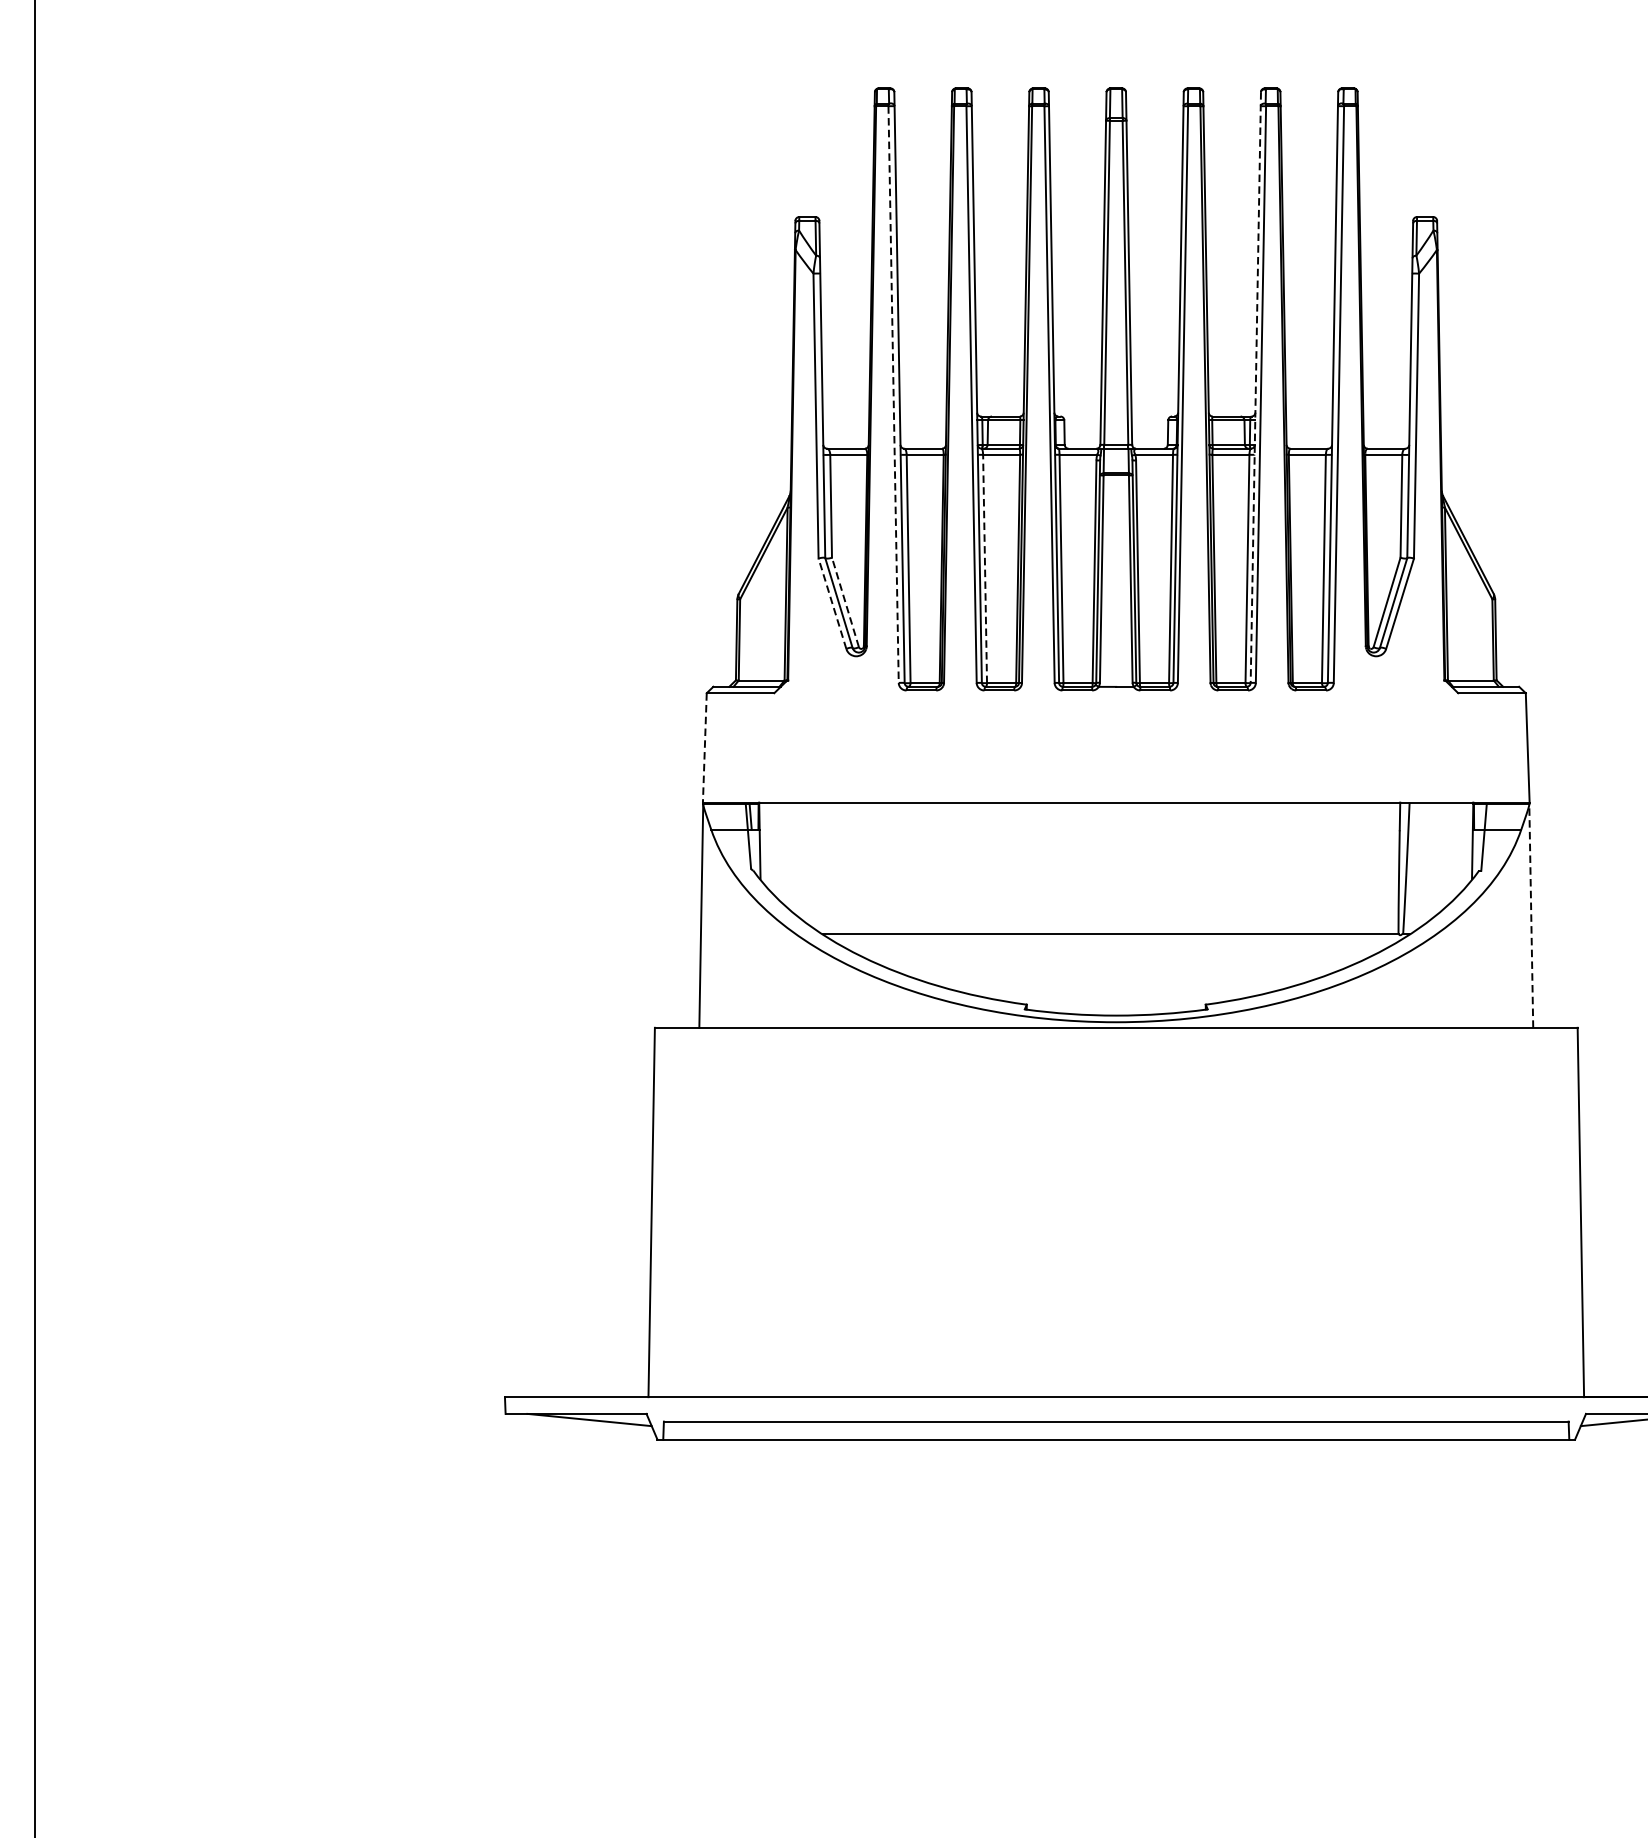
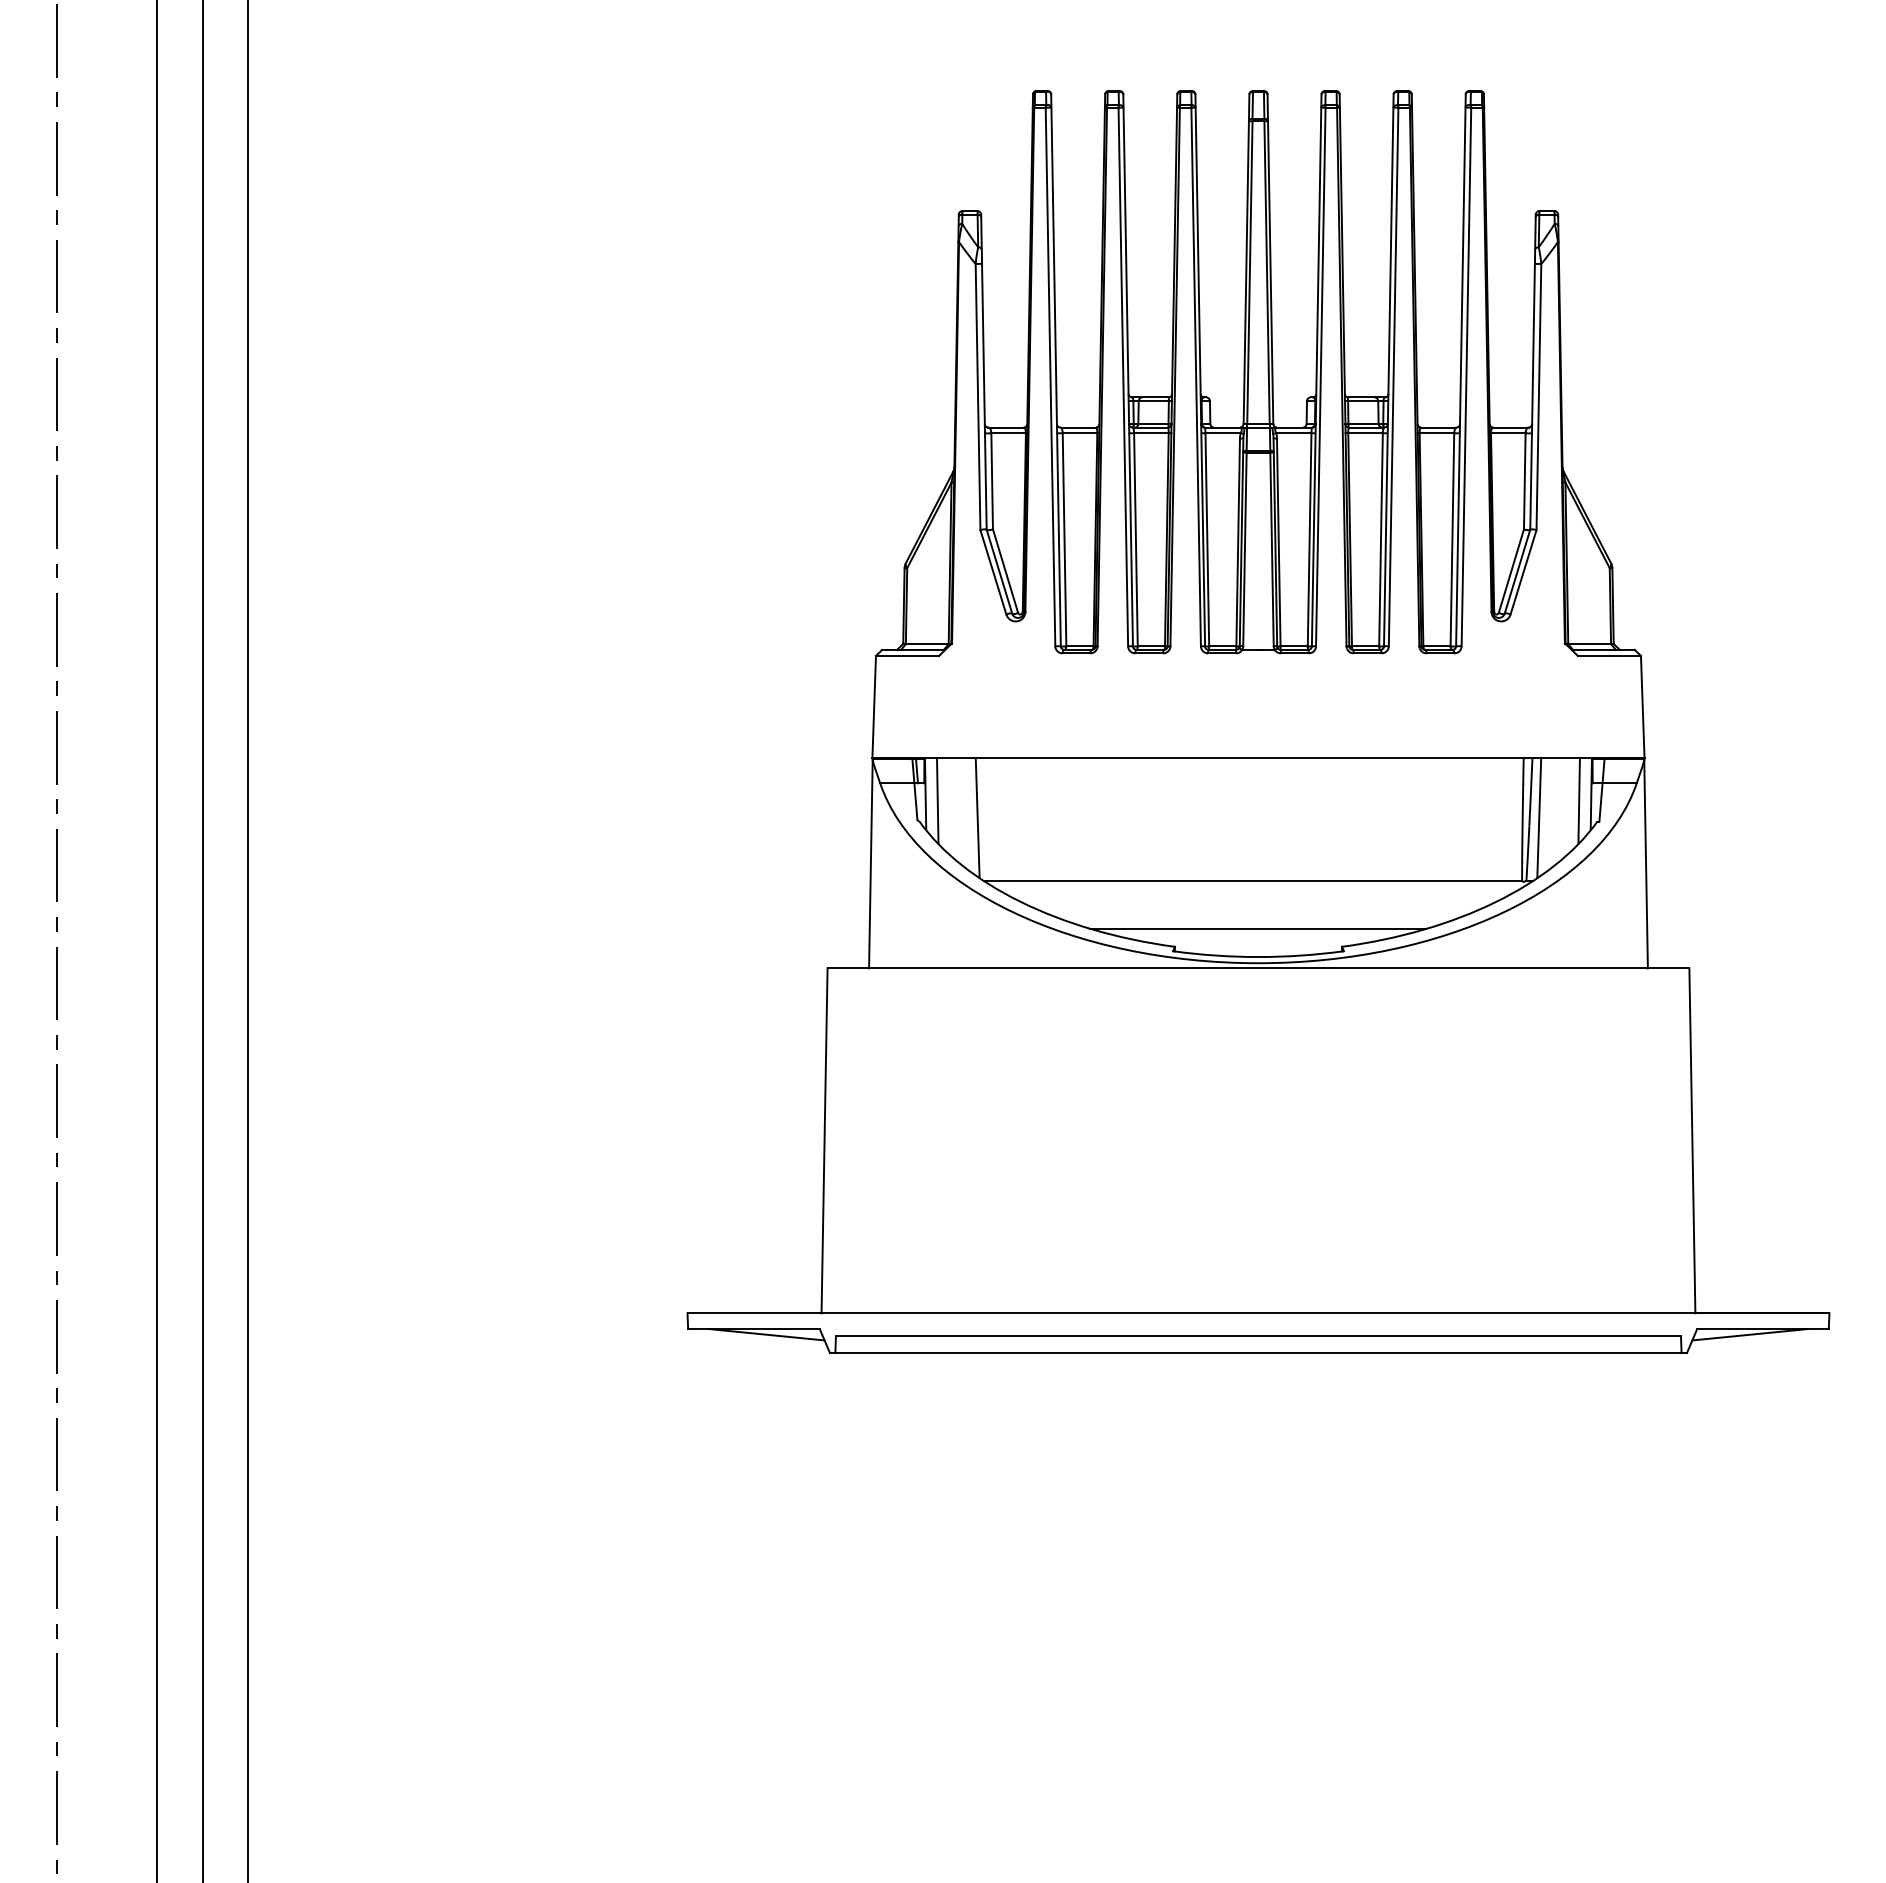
line: (1255, 387) -> (1388, 370), dashed -> solid
line: (893, 395) -> (1050, 377), dashed -> solid
line: (984, 568) -> (1135, 539), dashed -> solid
line: (832, 602) -> (993, 571), dashed -> solid
line: (845, 602) -> (1005, 571), dashed -> solid
line: (705, 748) -> (874, 707), dashed -> solid
line: (772, 848) -> (937, 800), added
line: (1458, 848) -> (1578, 800), added
line: (815, 866) -> (977, 817), added
line: (1417, 866) -> (1539, 817), added
line: (1531, 915) -> (1646, 863), dashed -> solid
line: (1116, 985) -> (1258, 928), added

